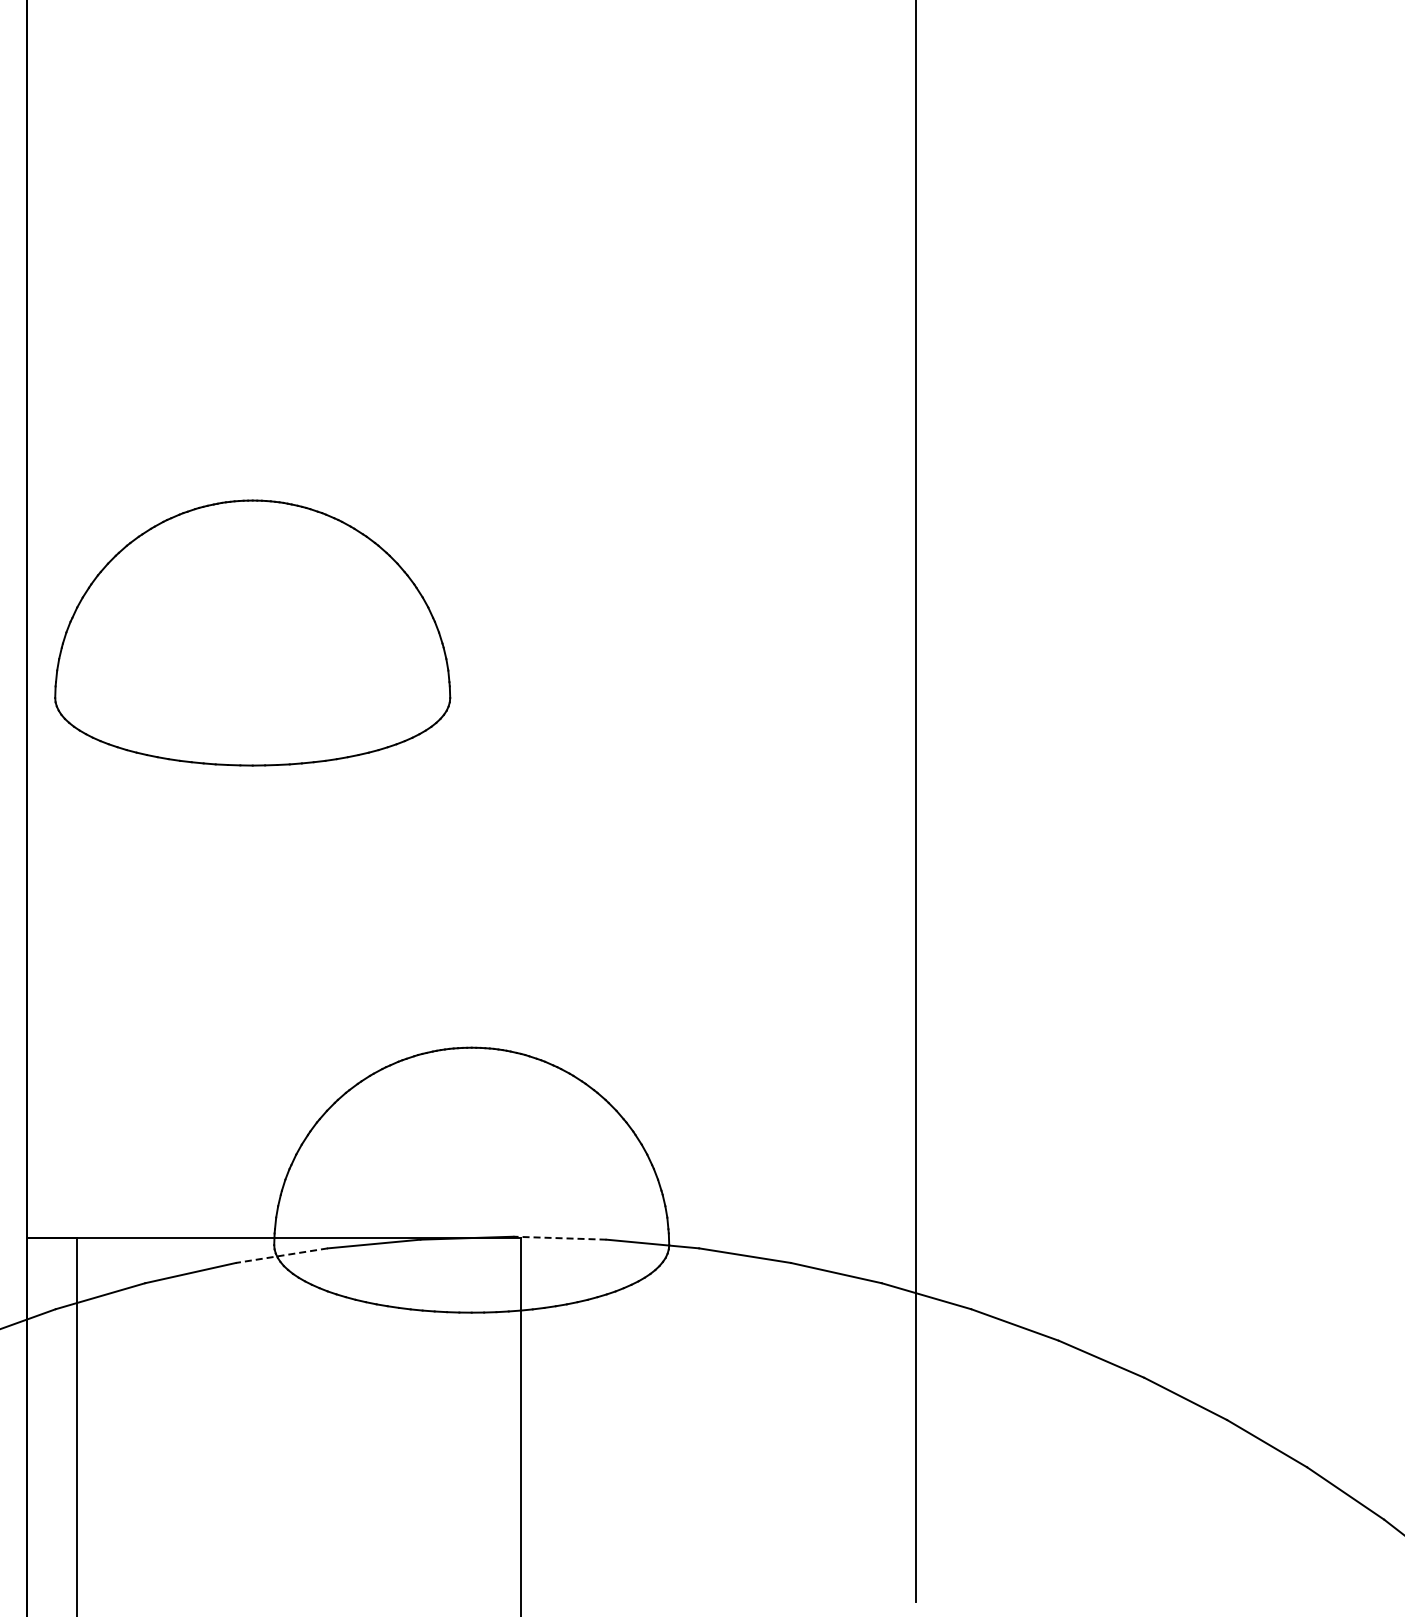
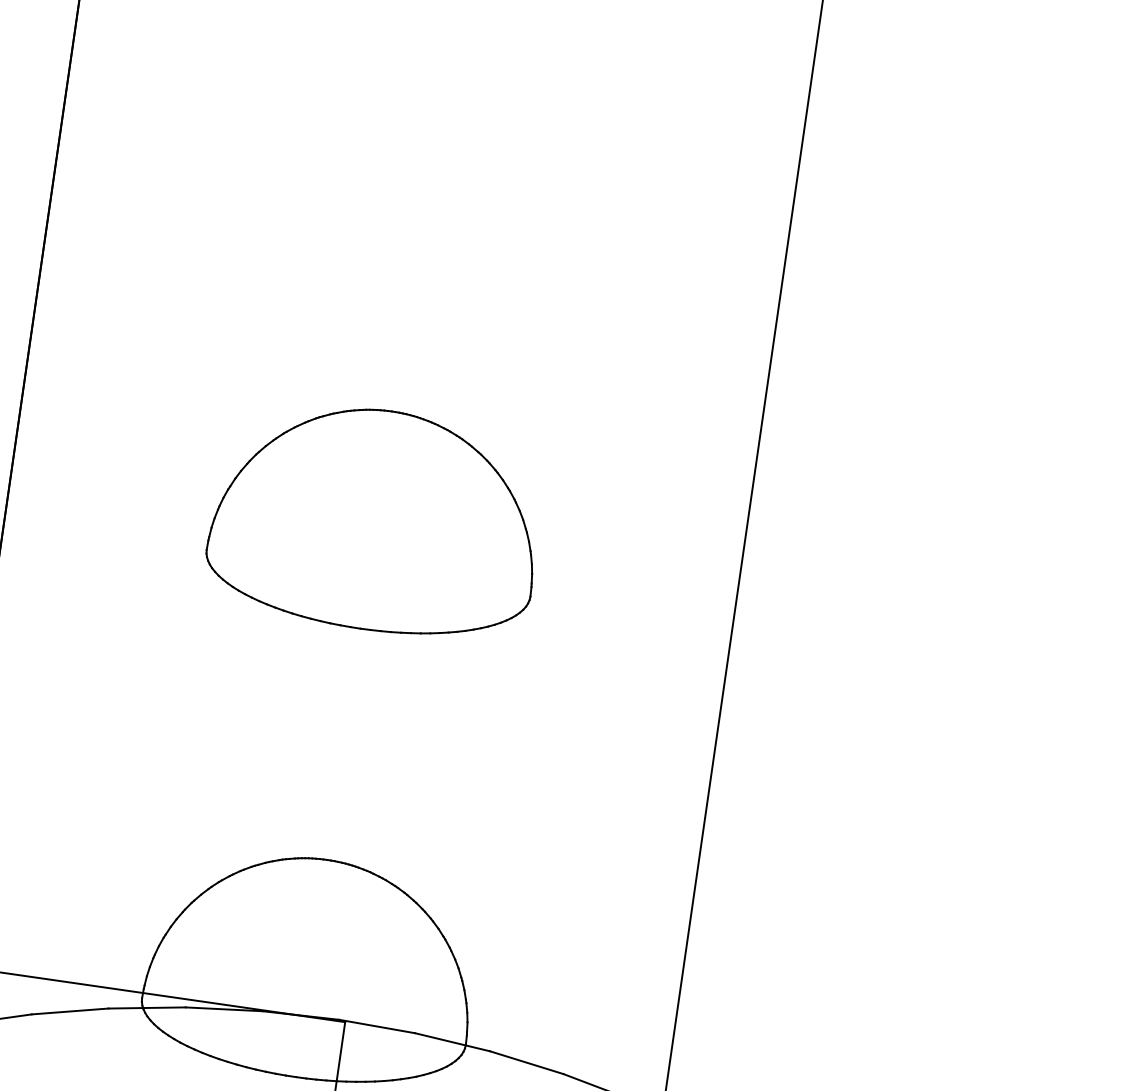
part: (252, 632) -> (376, 519), moved
line: (560, 1238) -> (377, 1026), dashed -> solid
line: (281, 1255) -> (146, 1007), dashed -> solid

